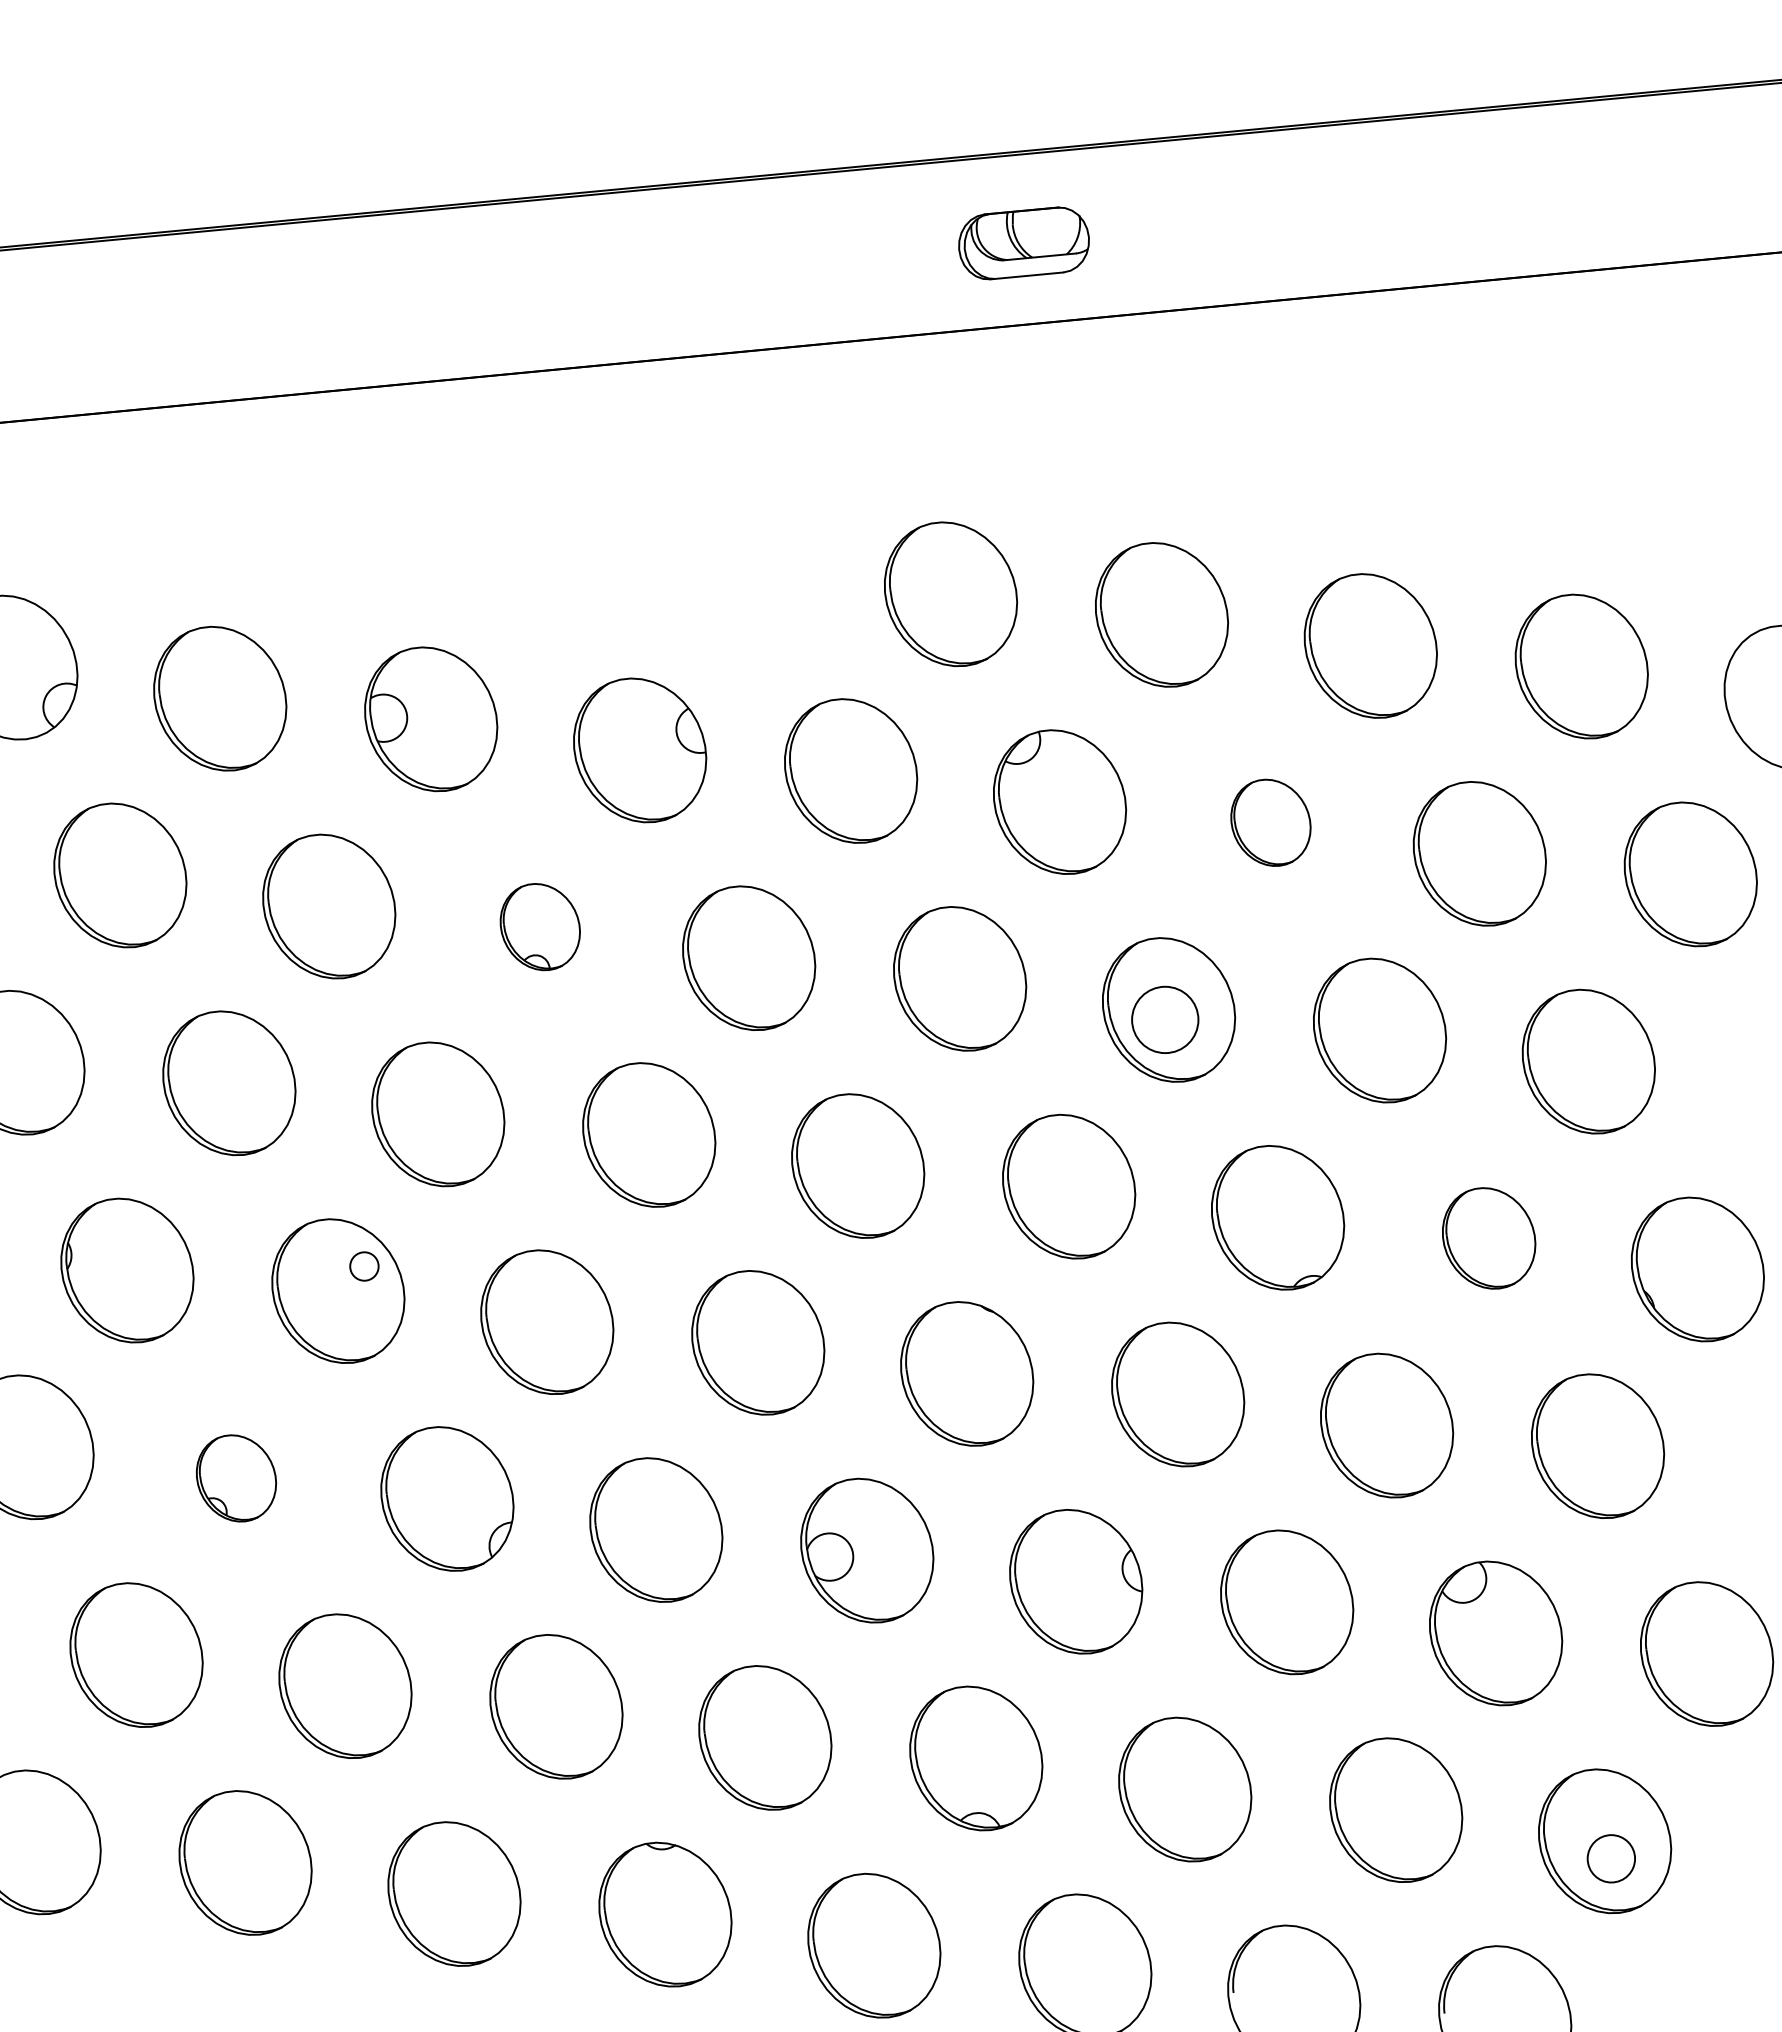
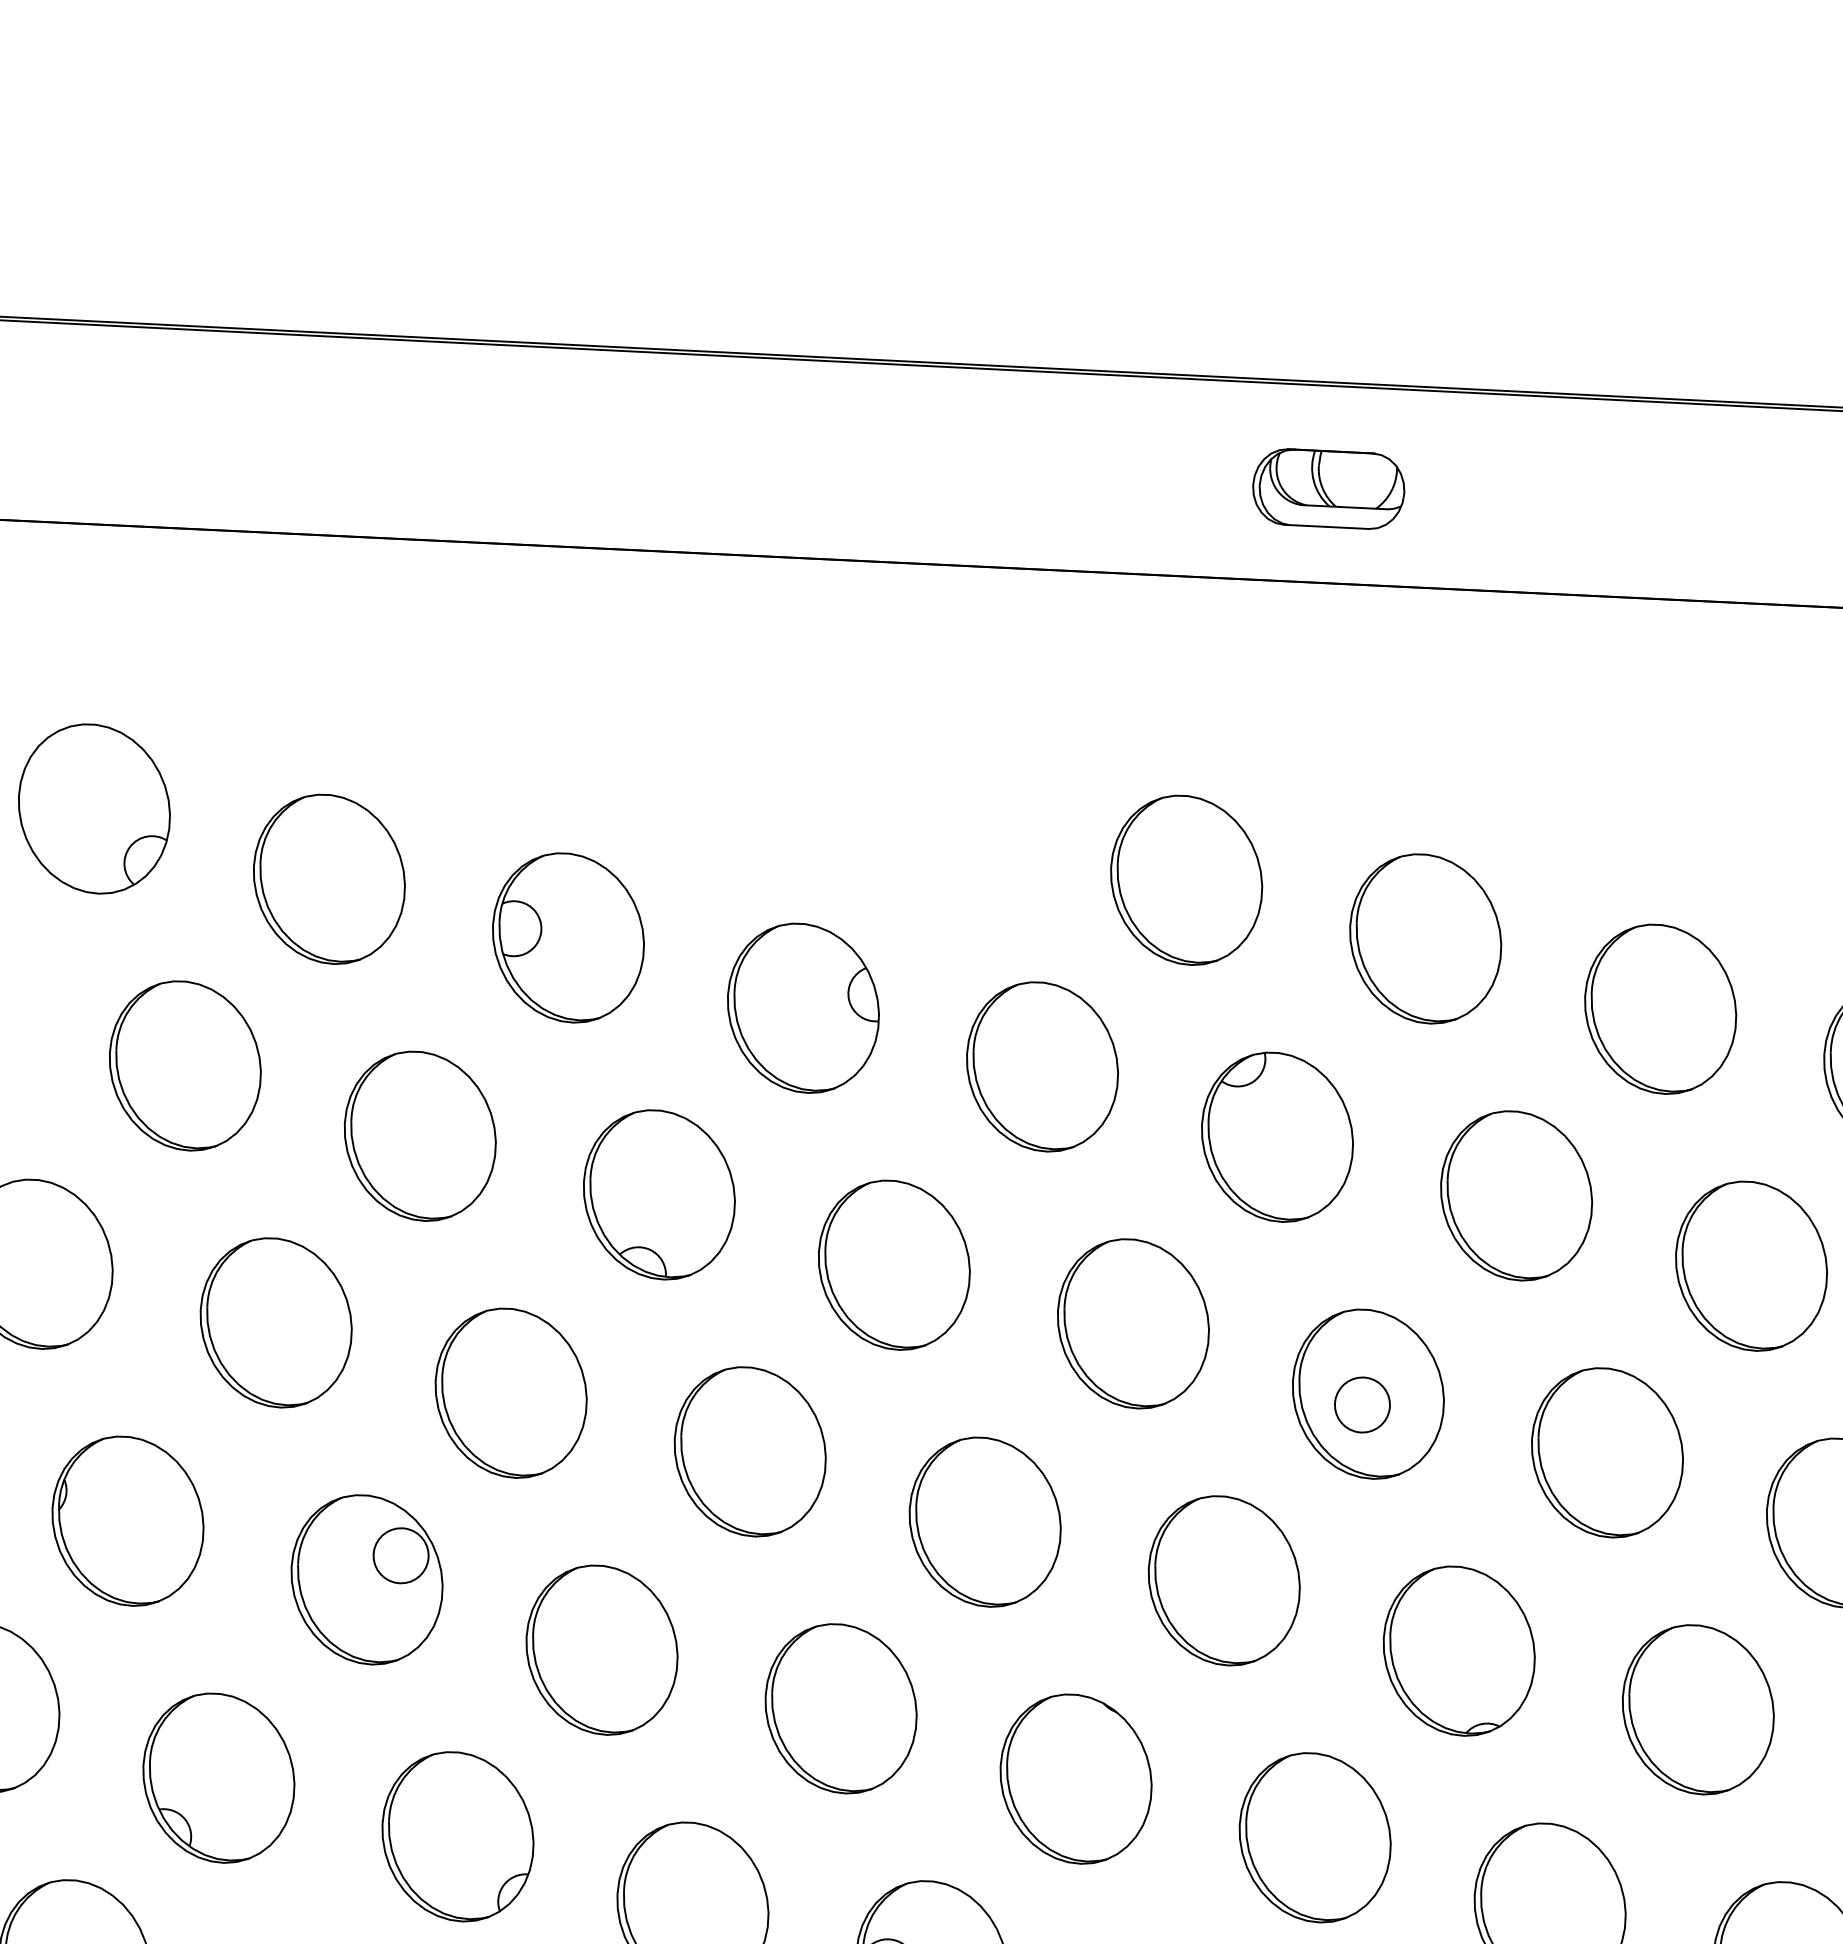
part: (1270, 822) -> (1516, 1195), size x1.67
part: (540, 926) -> (659, 1194), size x1.67
circle: (1164, 1019) -> (1361, 1404), size x0.71
part: (1489, 1238) -> (1698, 1709), size x1.43
circle: (364, 1266) -> (401, 1555), size x1.67
part: (236, 1478) -> (218, 1778), size x1.67

